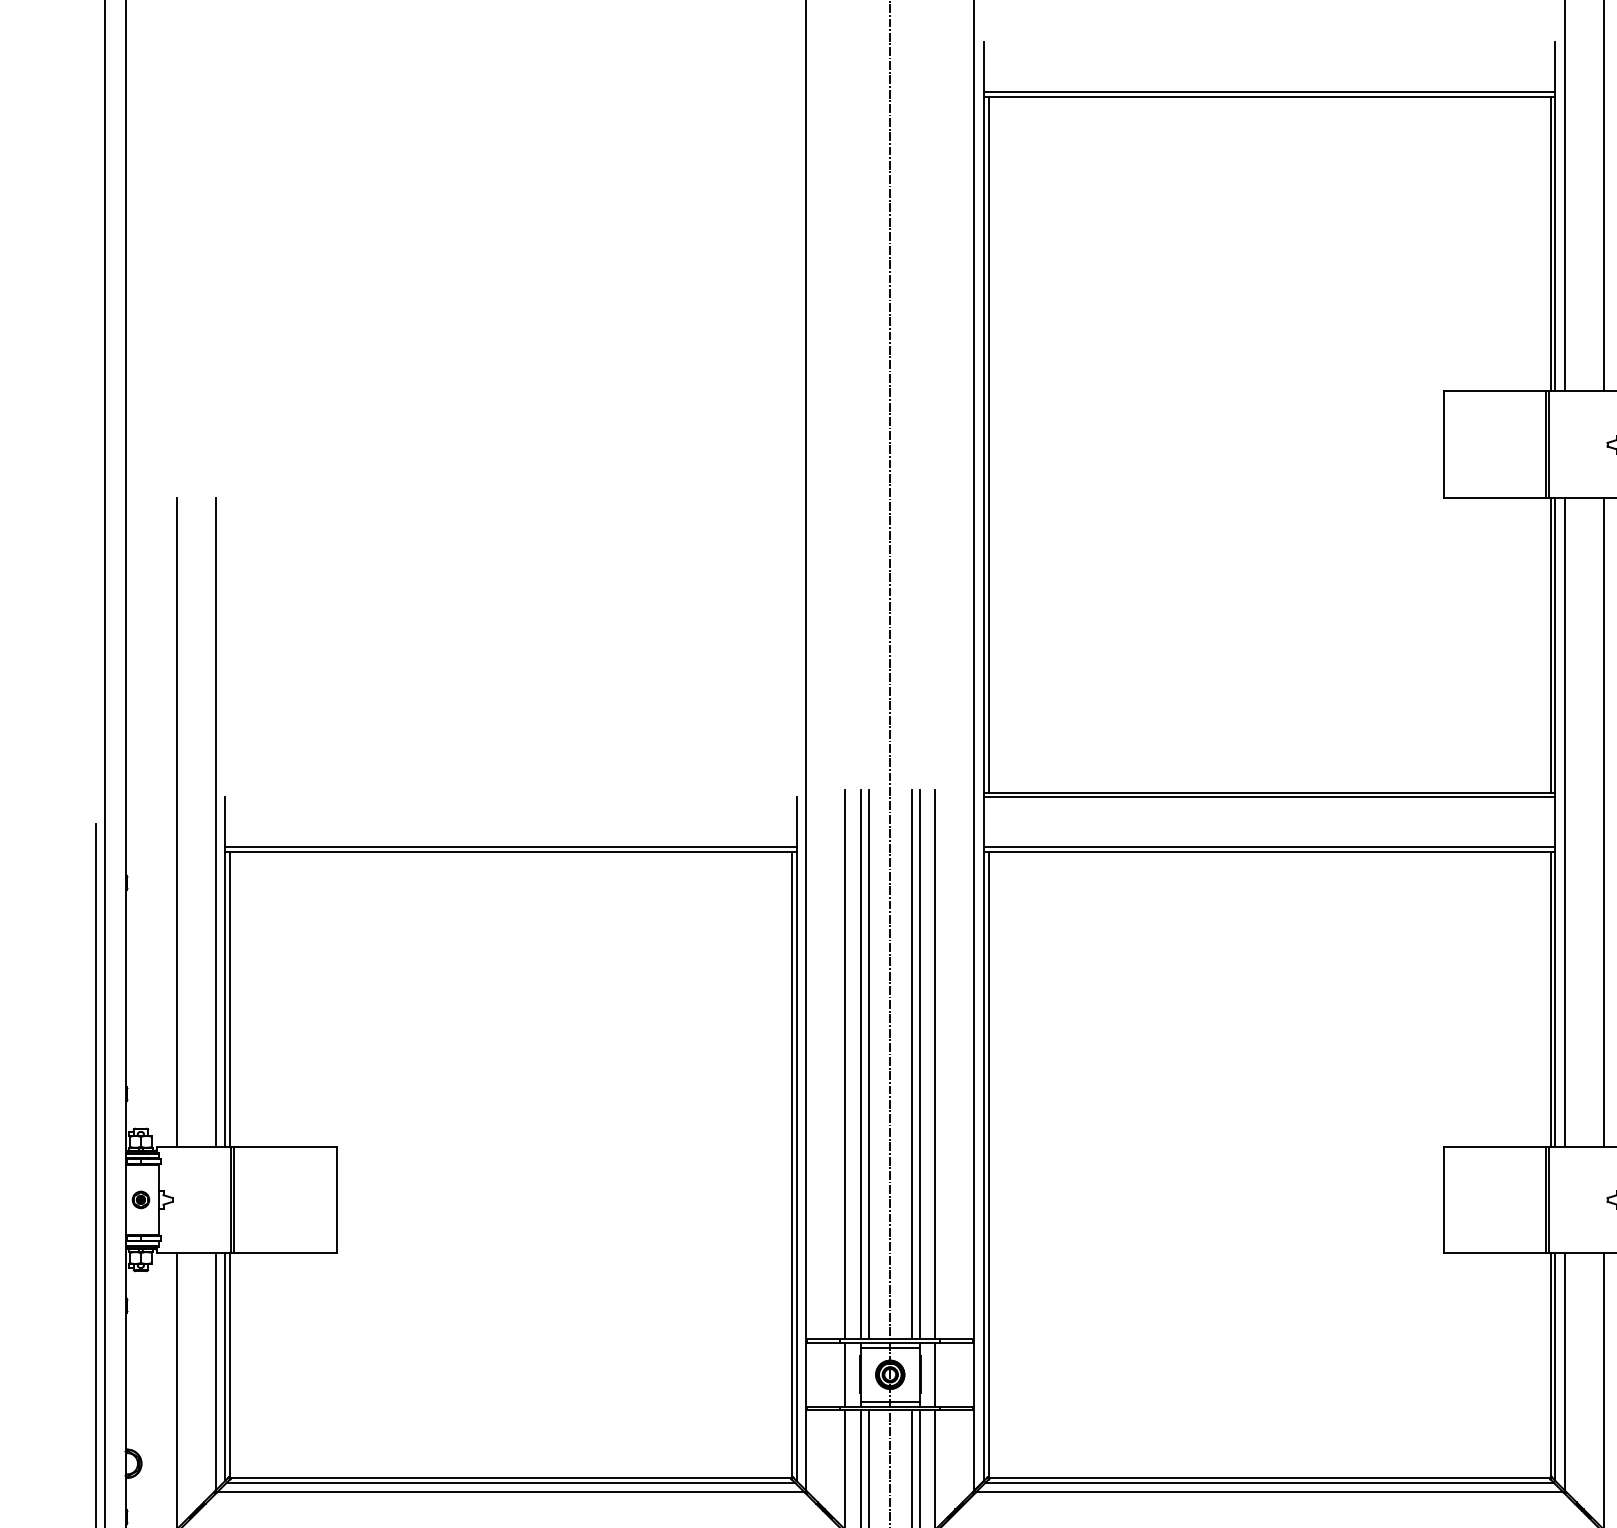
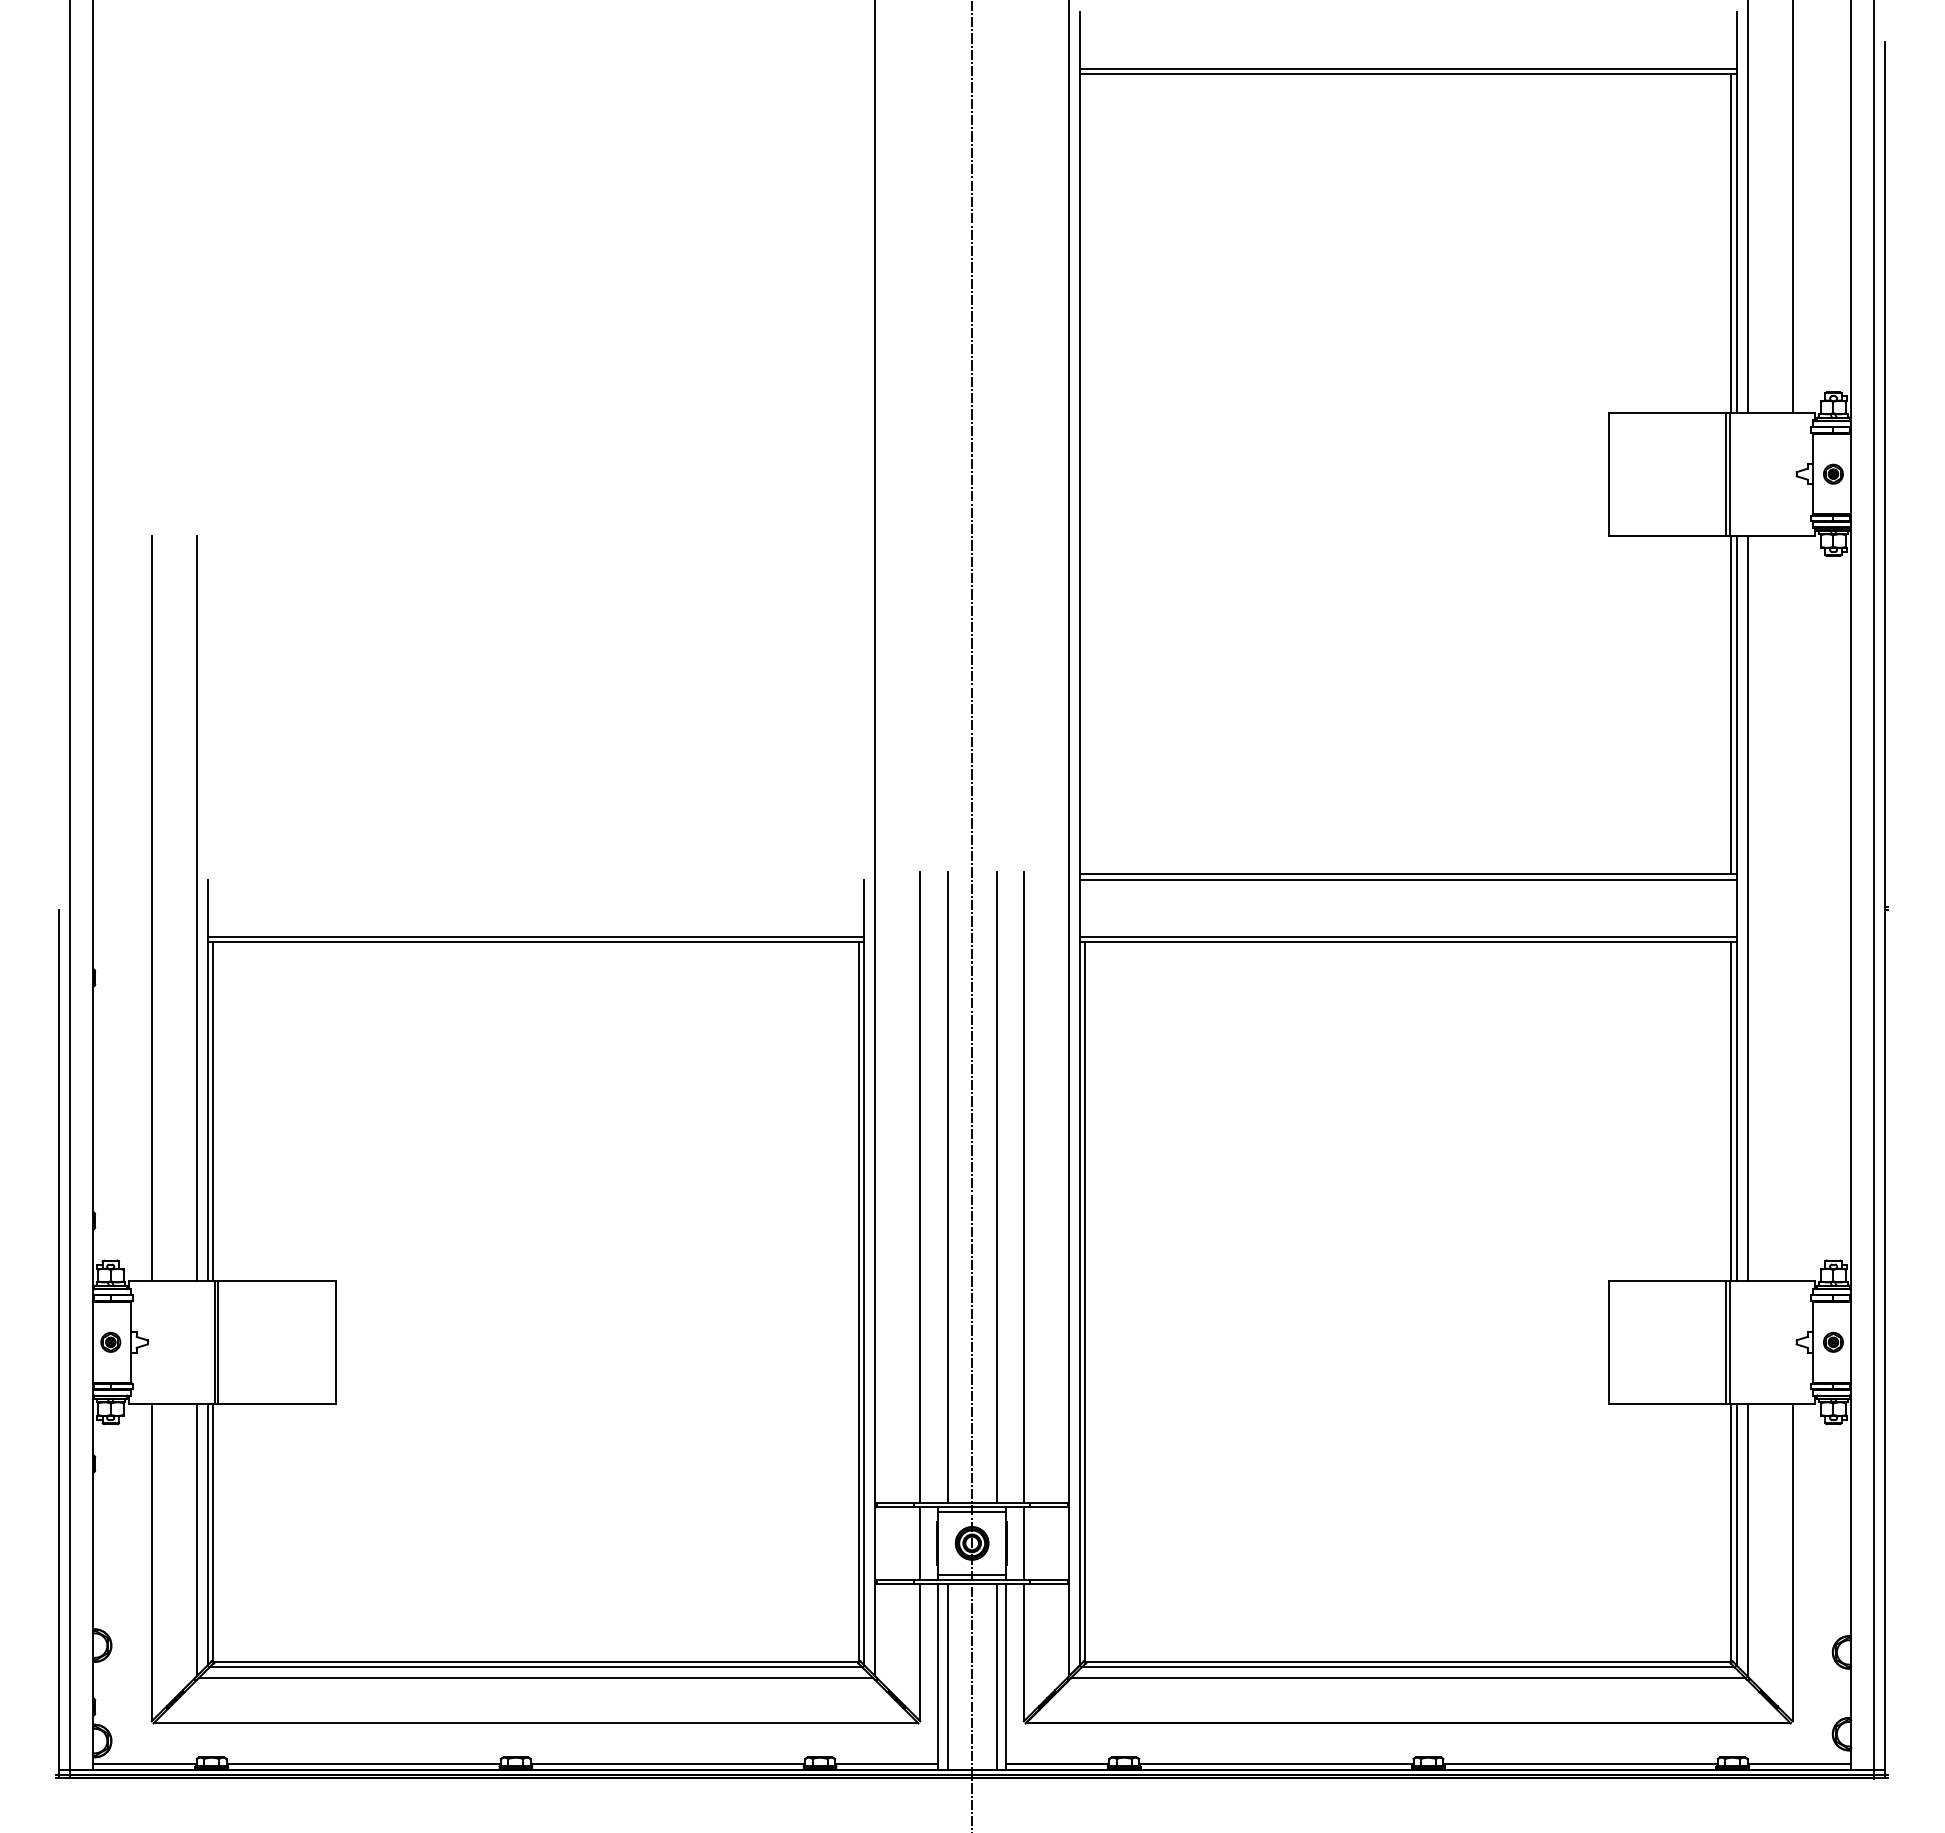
line: (988, 444) -> (1085, 474), removed
line: (1603, 822) -> (1792, 908), removed
line: (860, 1064) -> (938, 1186), removed
line: (920, 1064) -> (1006, 1186), removed

